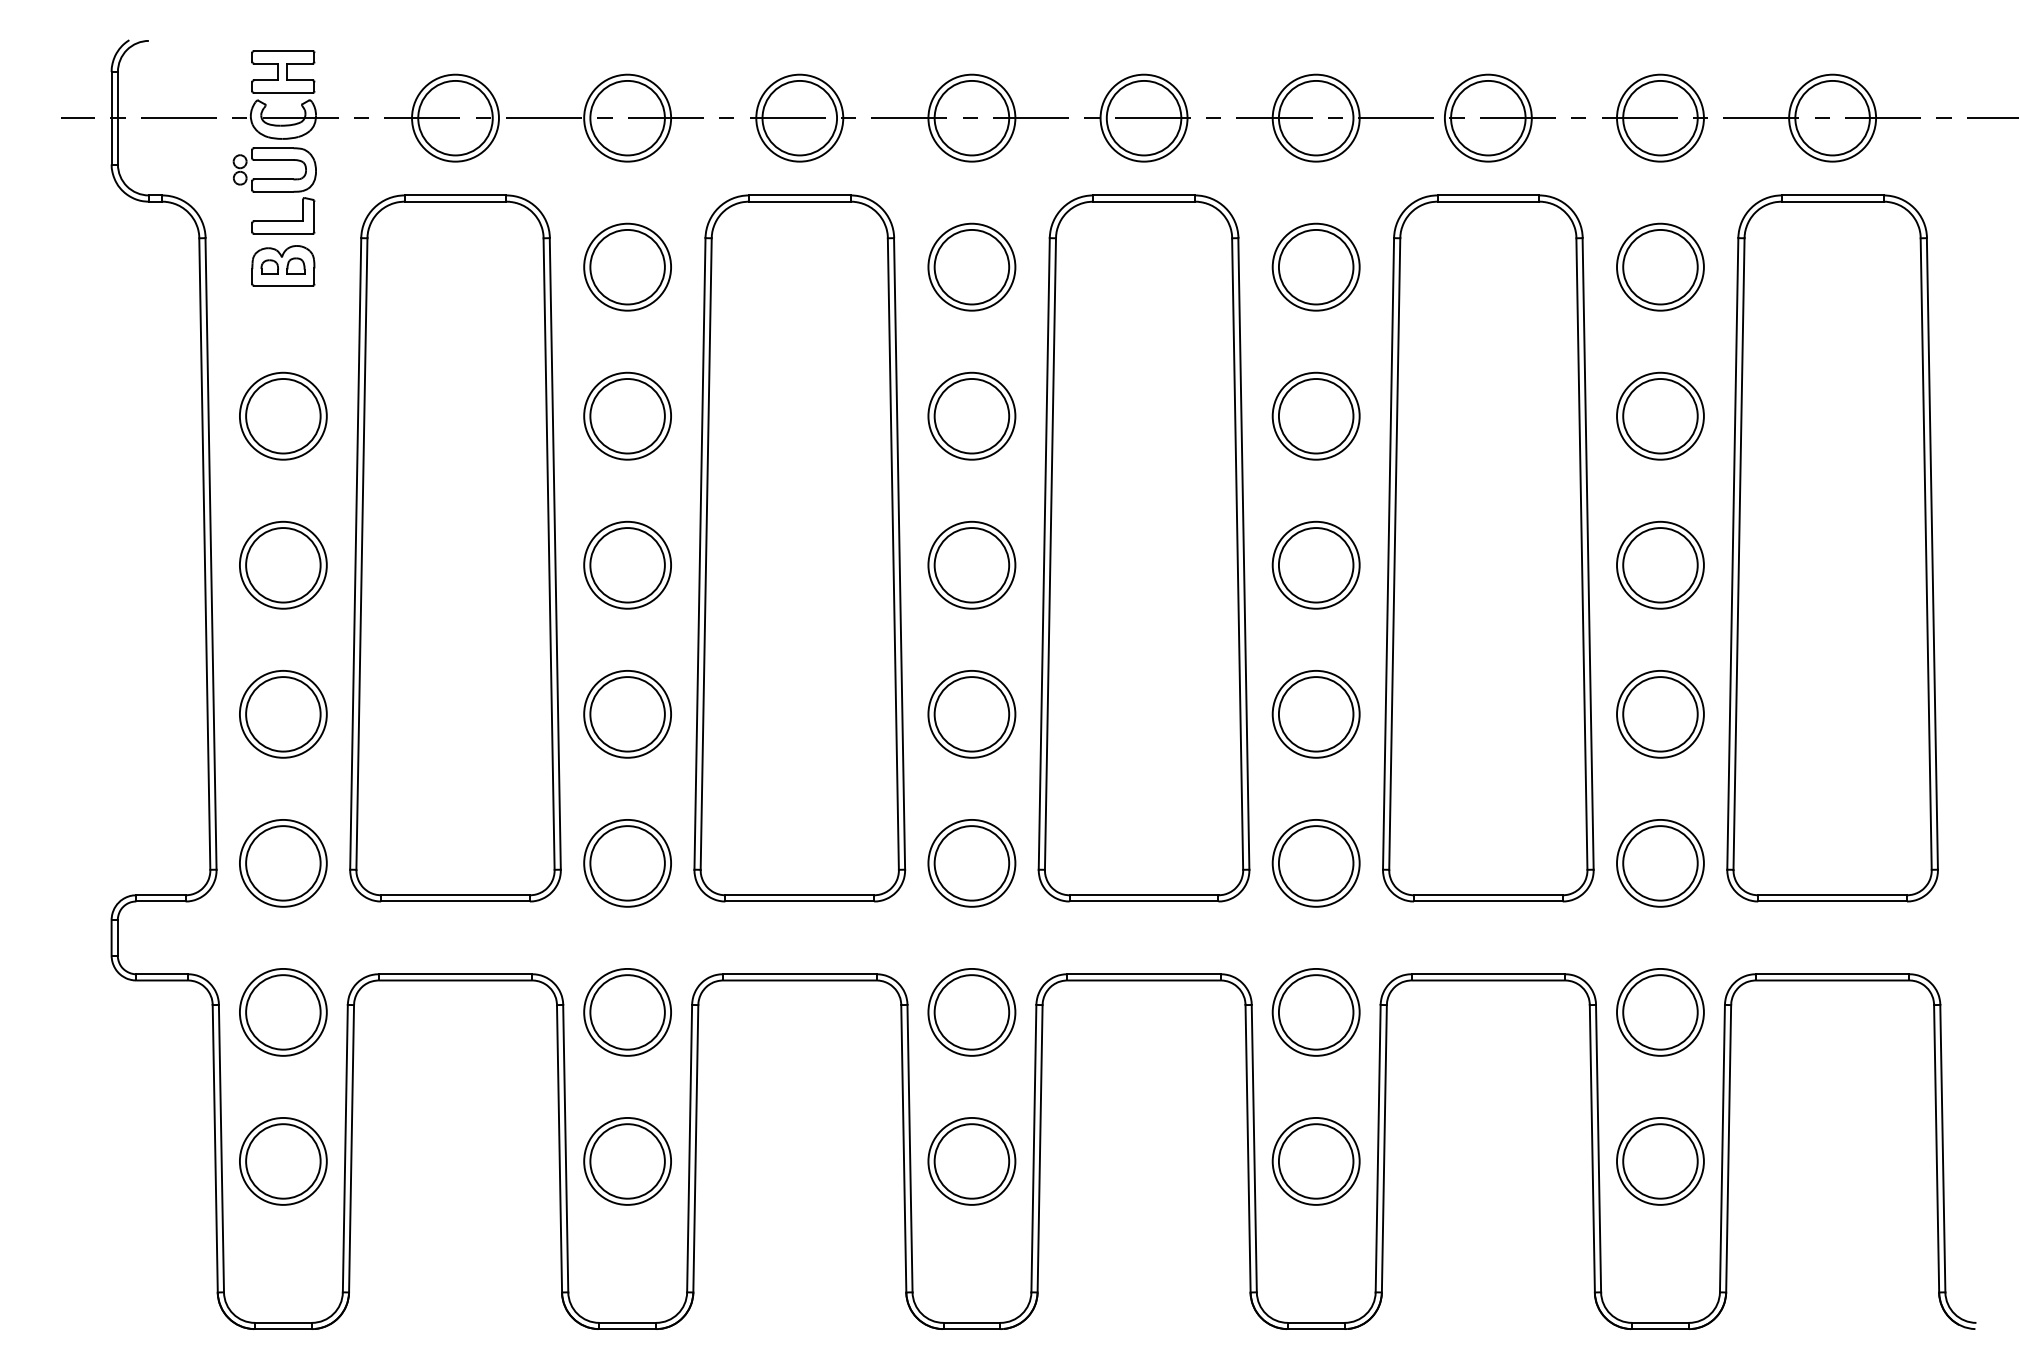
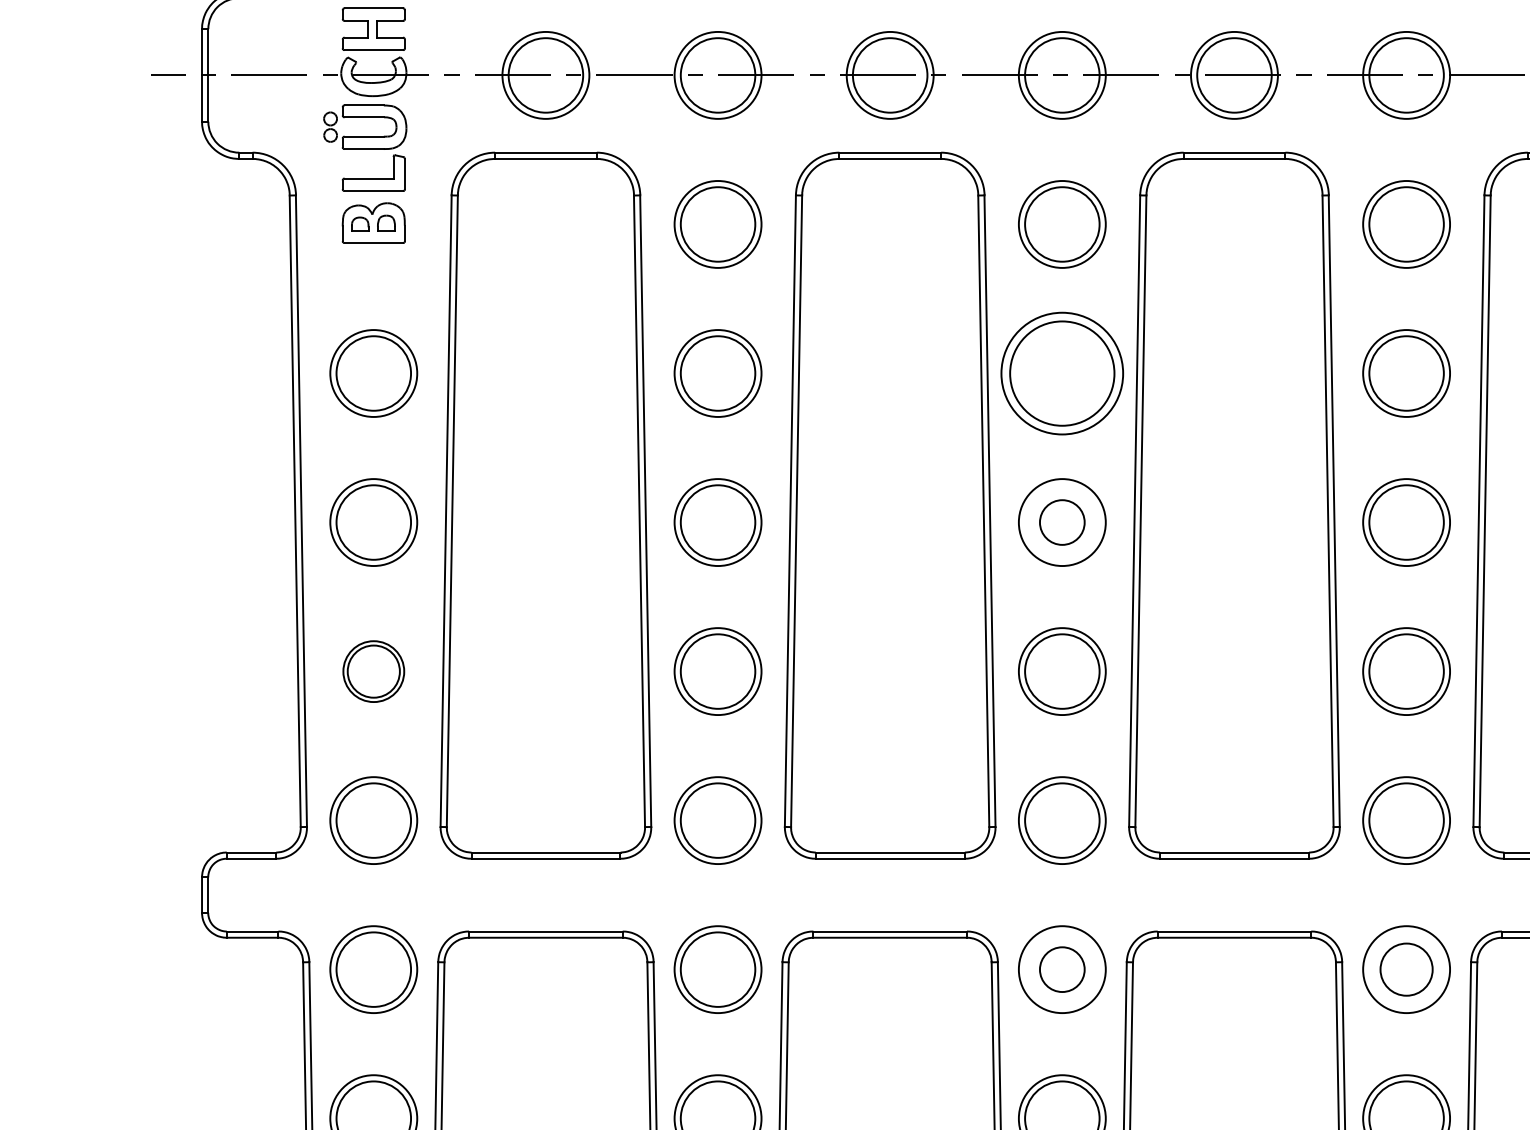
part: (971, 415) -> (1061, 372), size x1.4
circle: (971, 565) -> (1061, 522), size x0.6
part: (283, 714) -> (373, 671), size x0.7
circle: (971, 1012) -> (1061, 969), size x0.6
circle: (1315, 1012) -> (1405, 969), size x0.7

